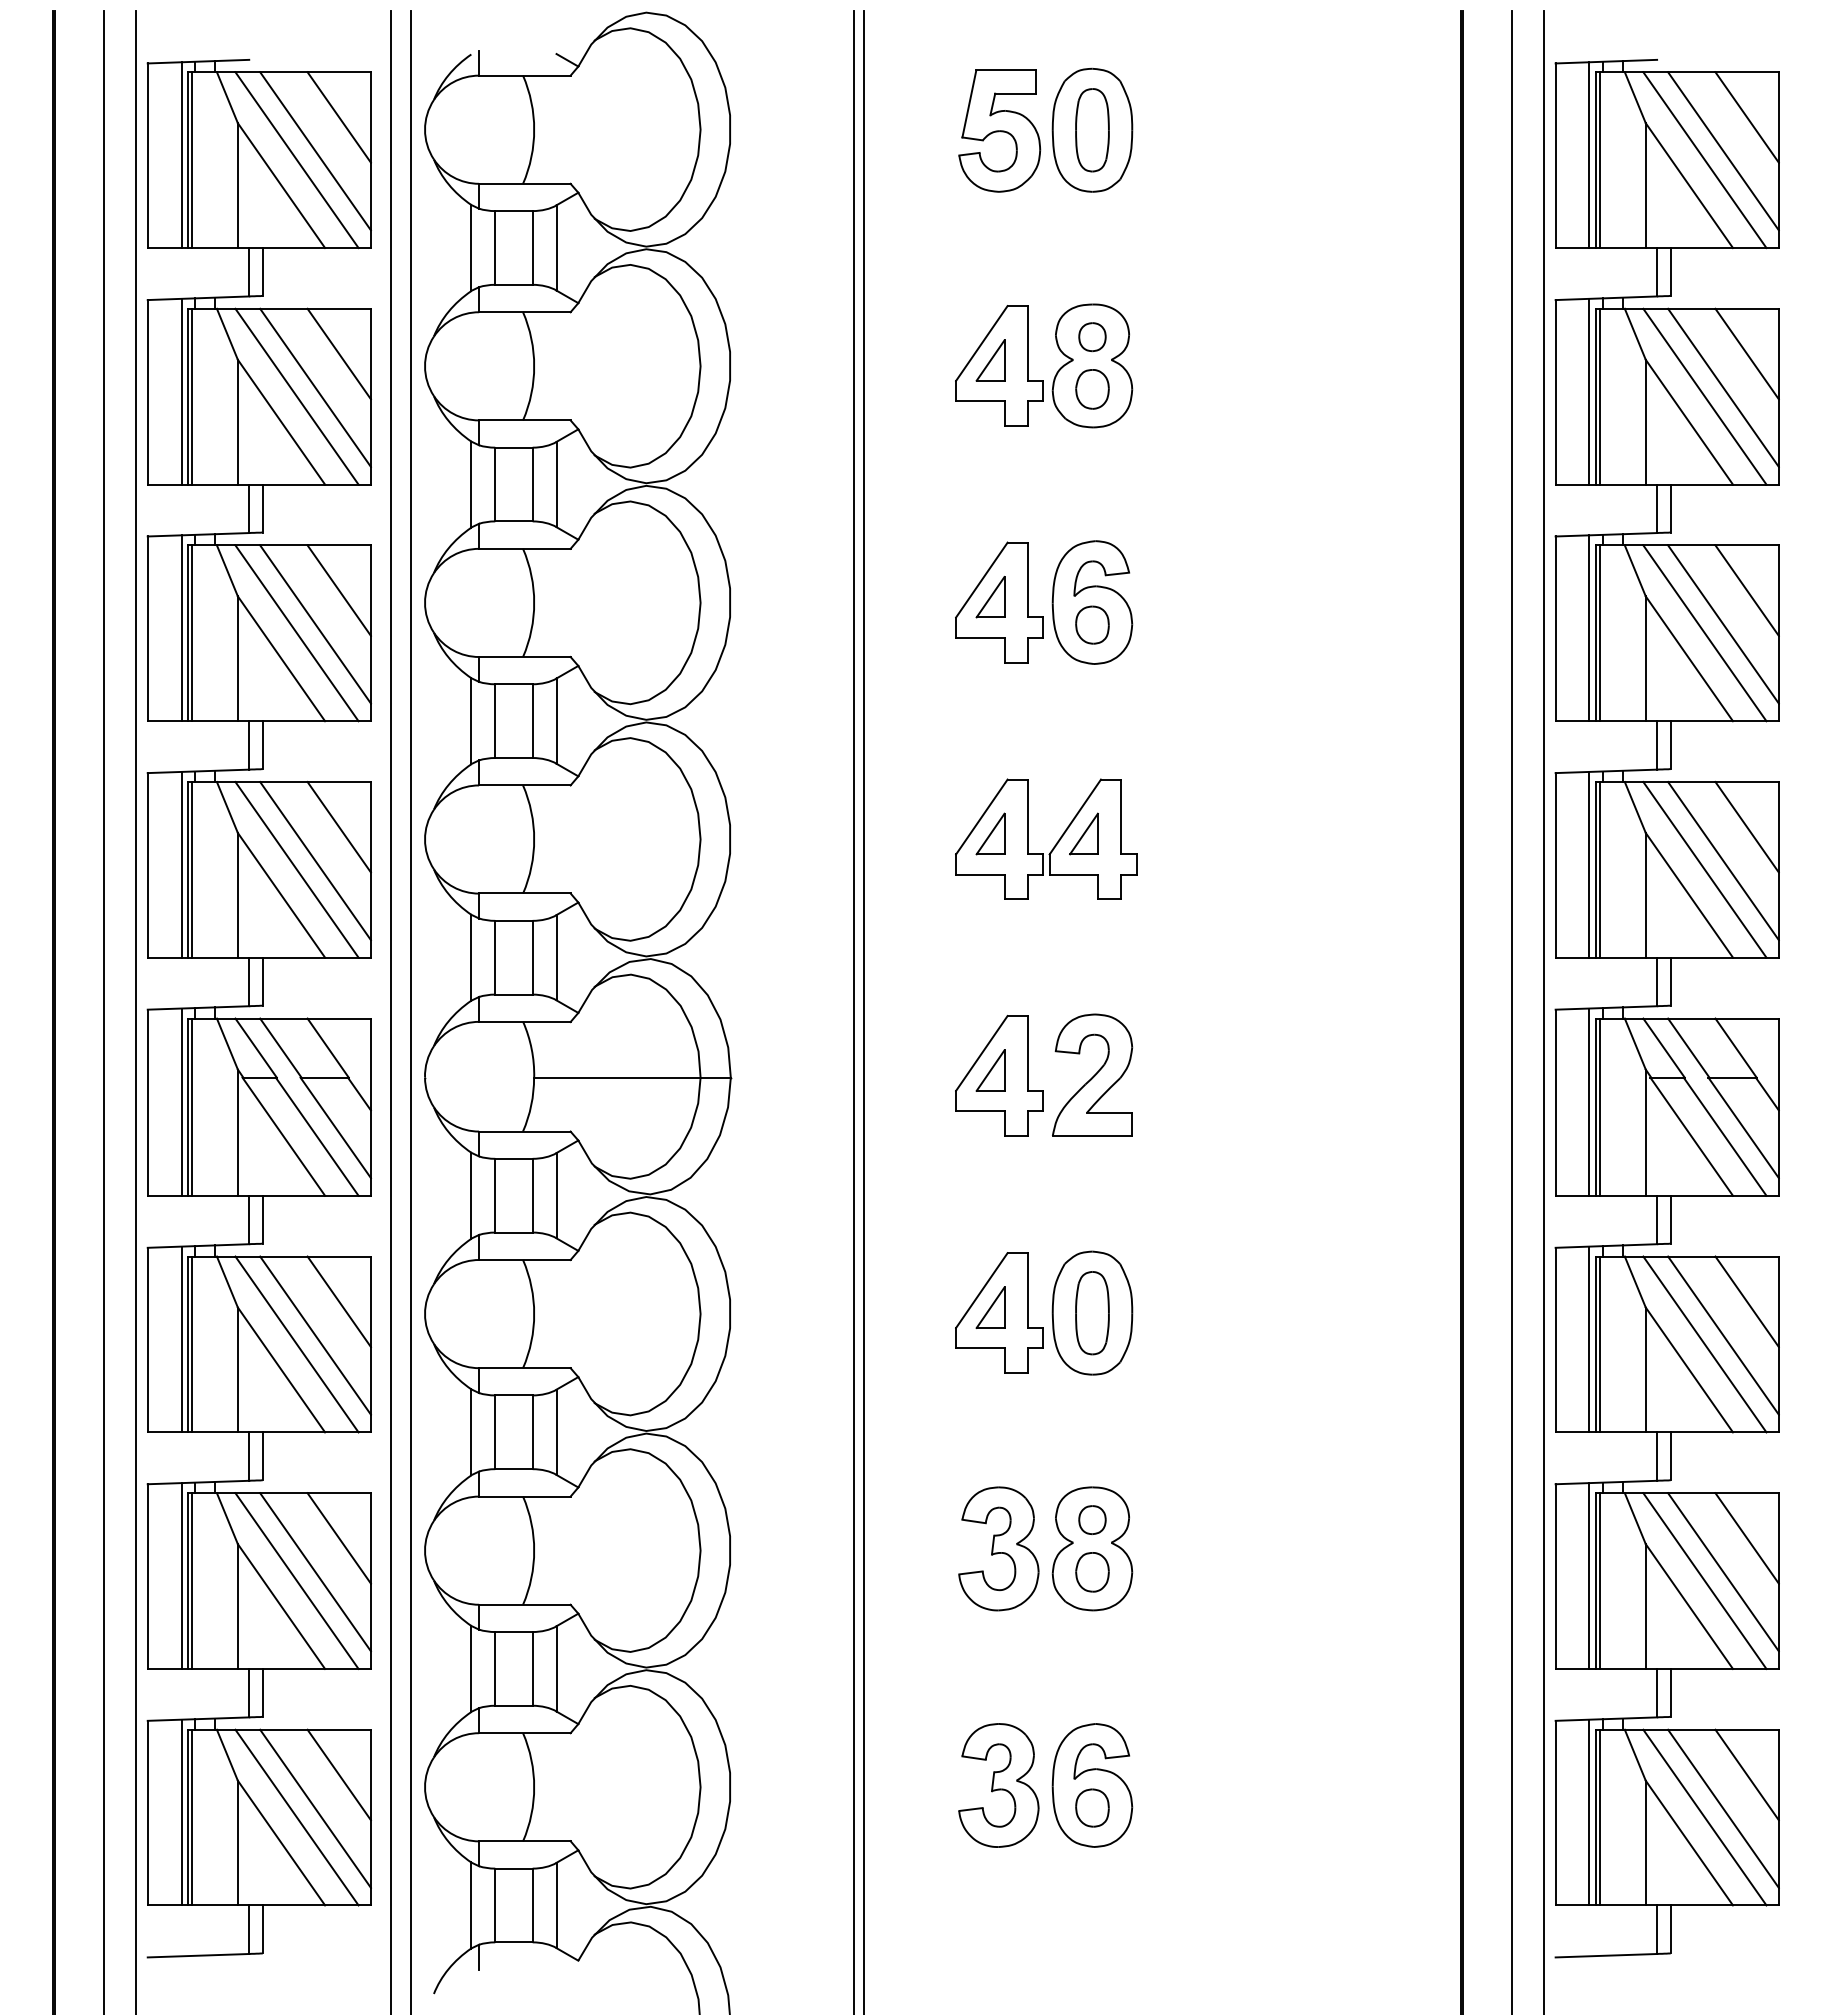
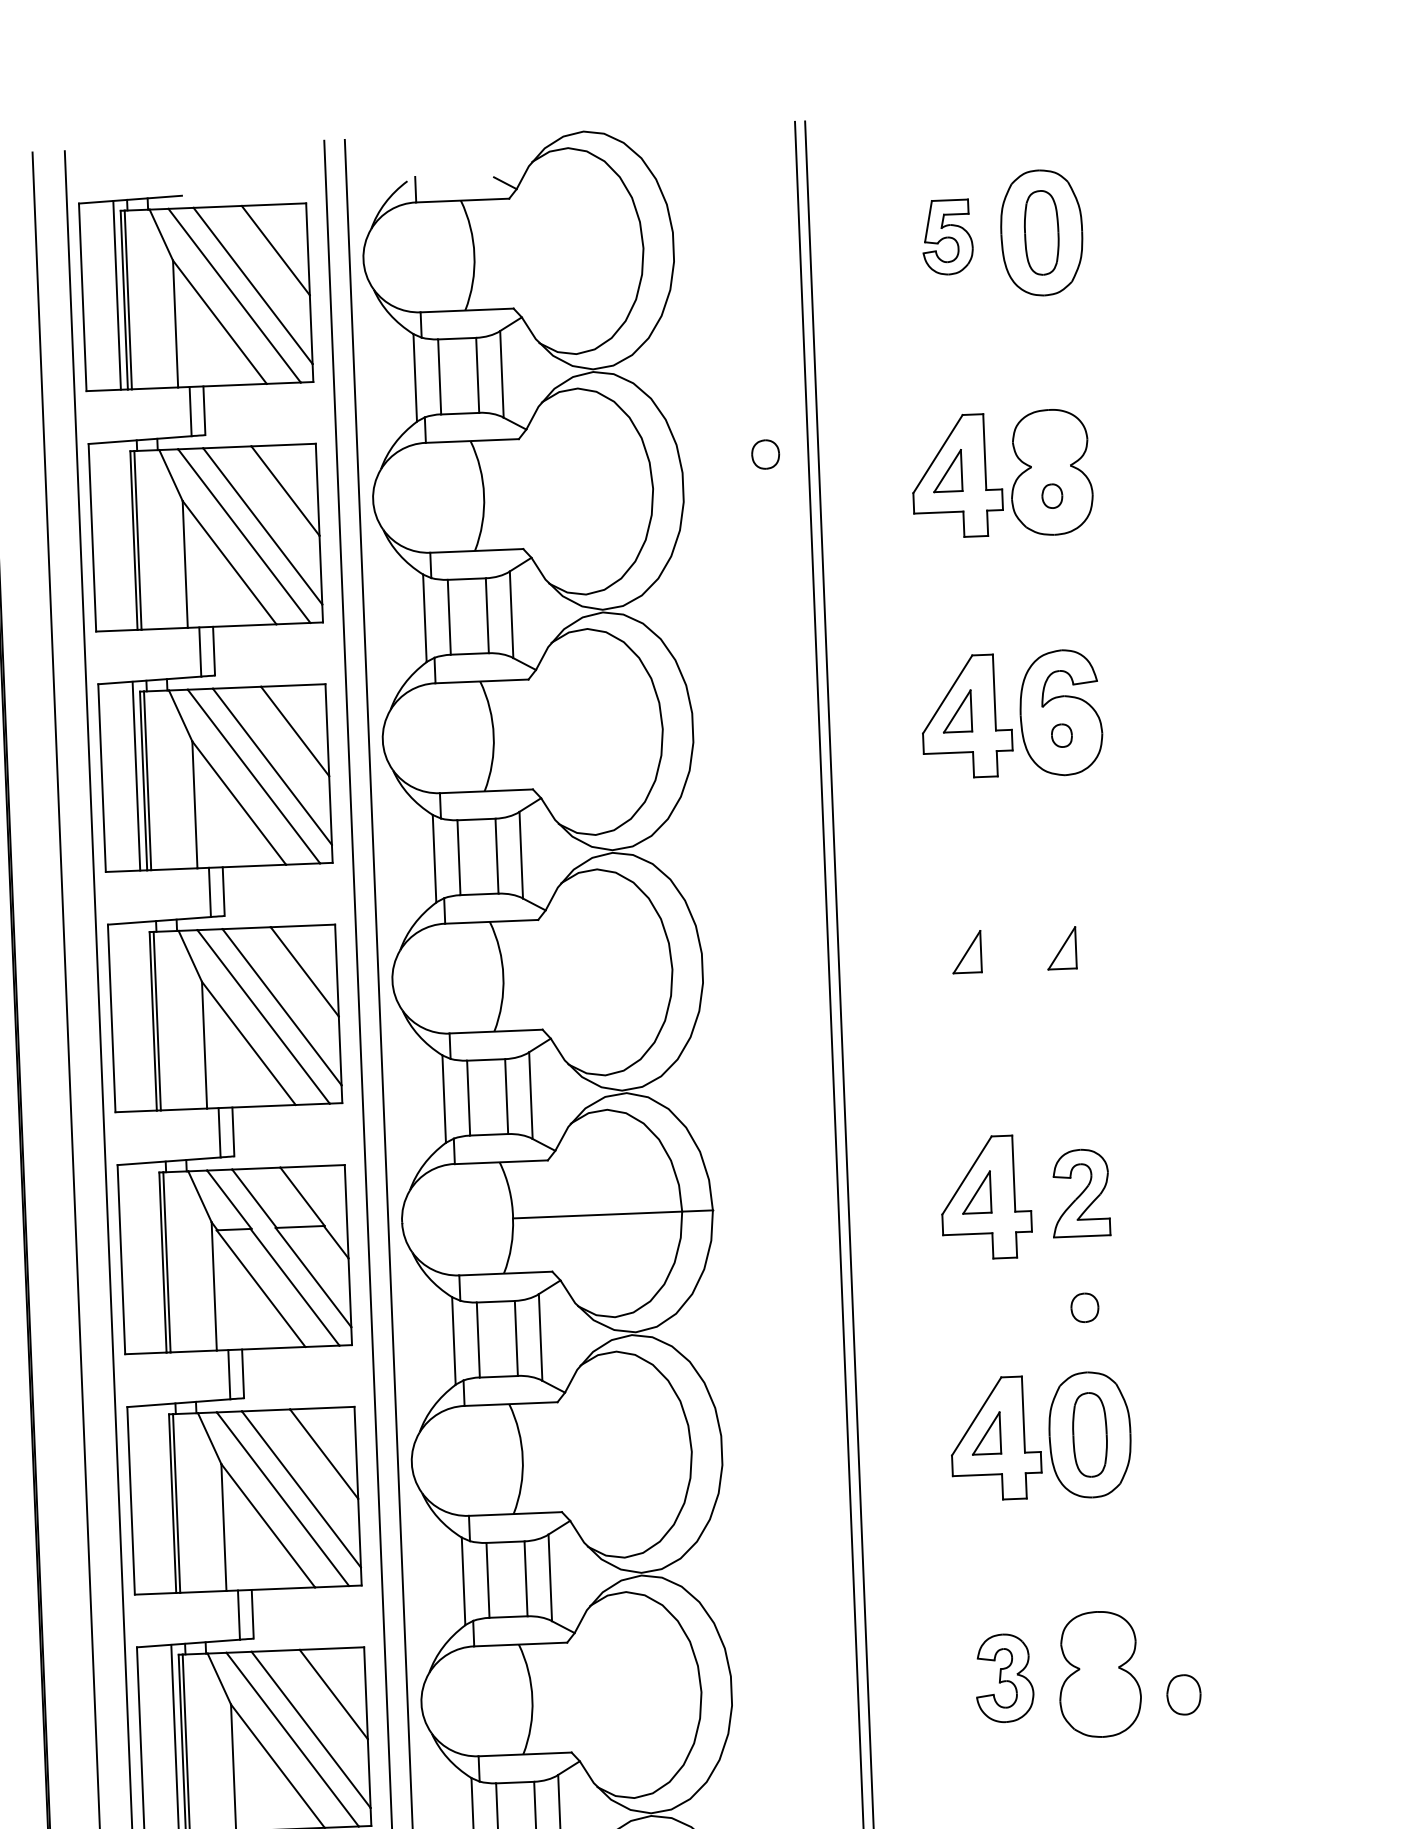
part: (999, 130) -> (947, 236), size x0.6
part: (1092, 337) -> (765, 454), moved
part: (1092, 389) -> (1052, 496), size x0.6
line: (181, 391) -> (126, 535), removed
part: (1092, 624) -> (1061, 735), size x0.6
part: (1054, 845) -> (1032, 961), removed
line: (181, 864) -> (145, 1016), removed
part: (1092, 1074) -> (1080, 1192), size x0.7
line: (181, 1101) -> (155, 1257), removed
line: (181, 1339) -> (165, 1498), removed
part: (1092, 1519) -> (1084, 1307), moved
part: (998, 1548) -> (1004, 1677), size x0.7
part: (1092, 1572) -> (1183, 1695), moved

